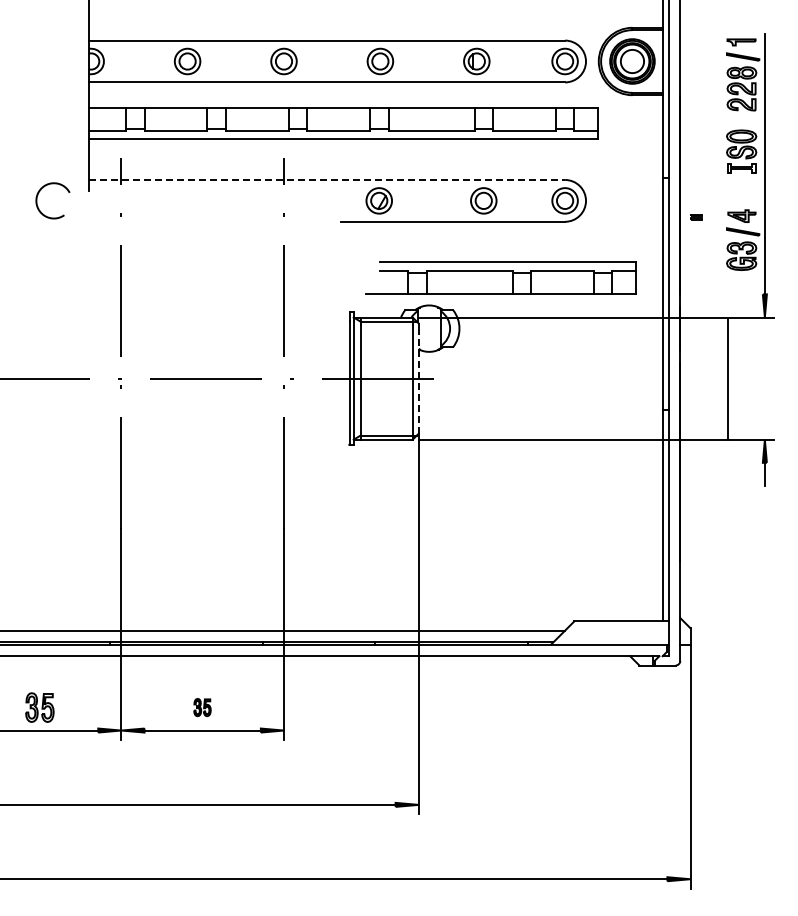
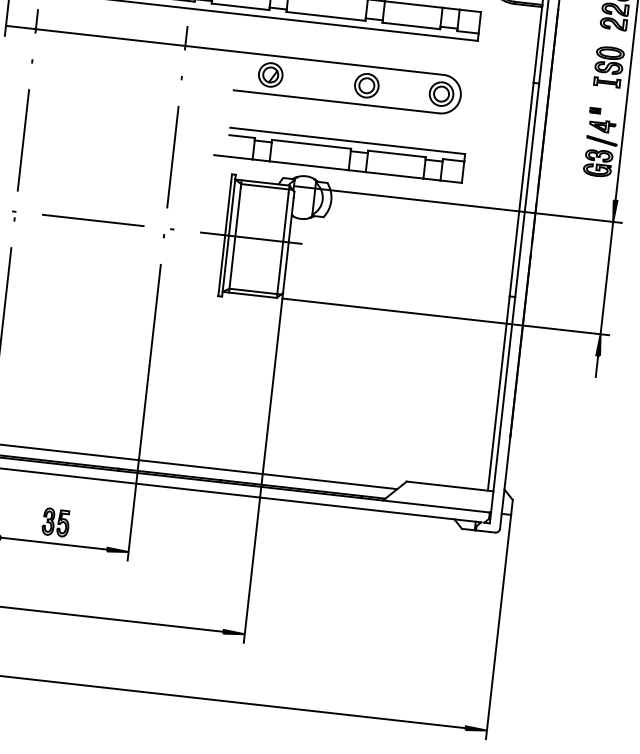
line: (327, 179) -> (225, 49), dashed -> solid
part: (696, 217) -> (595, 111), moved
part: (500, 277) -> (339, 153), moved
line: (727, 378) -> (606, 277), moved
line: (418, 381) -> (288, 245), dashed -> solid
part: (202, 707) -> (56, 522), size x1.67

